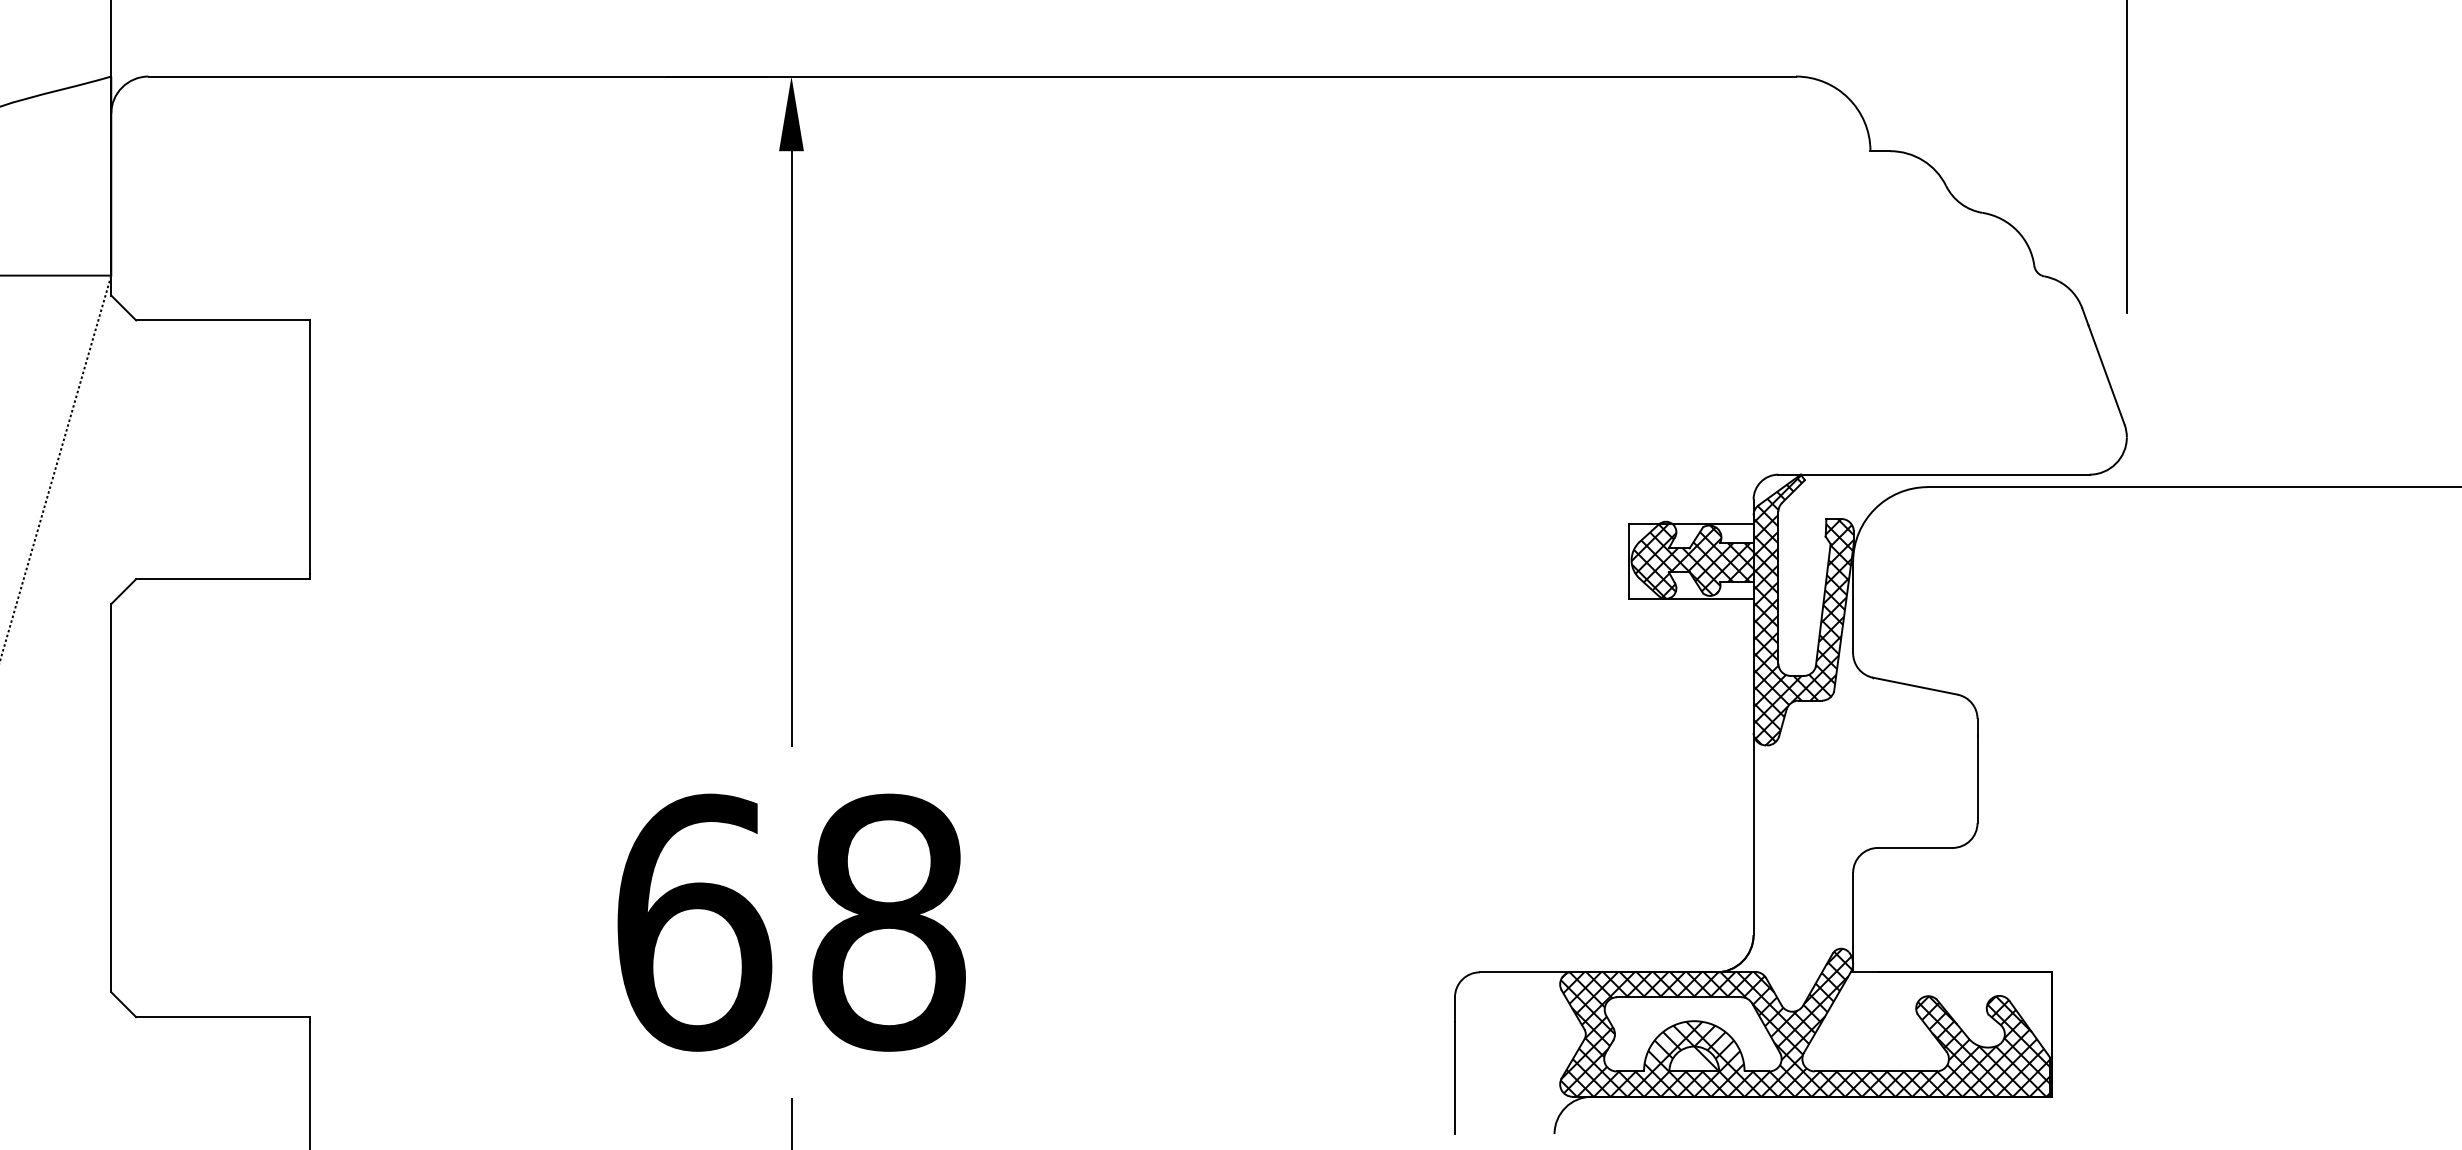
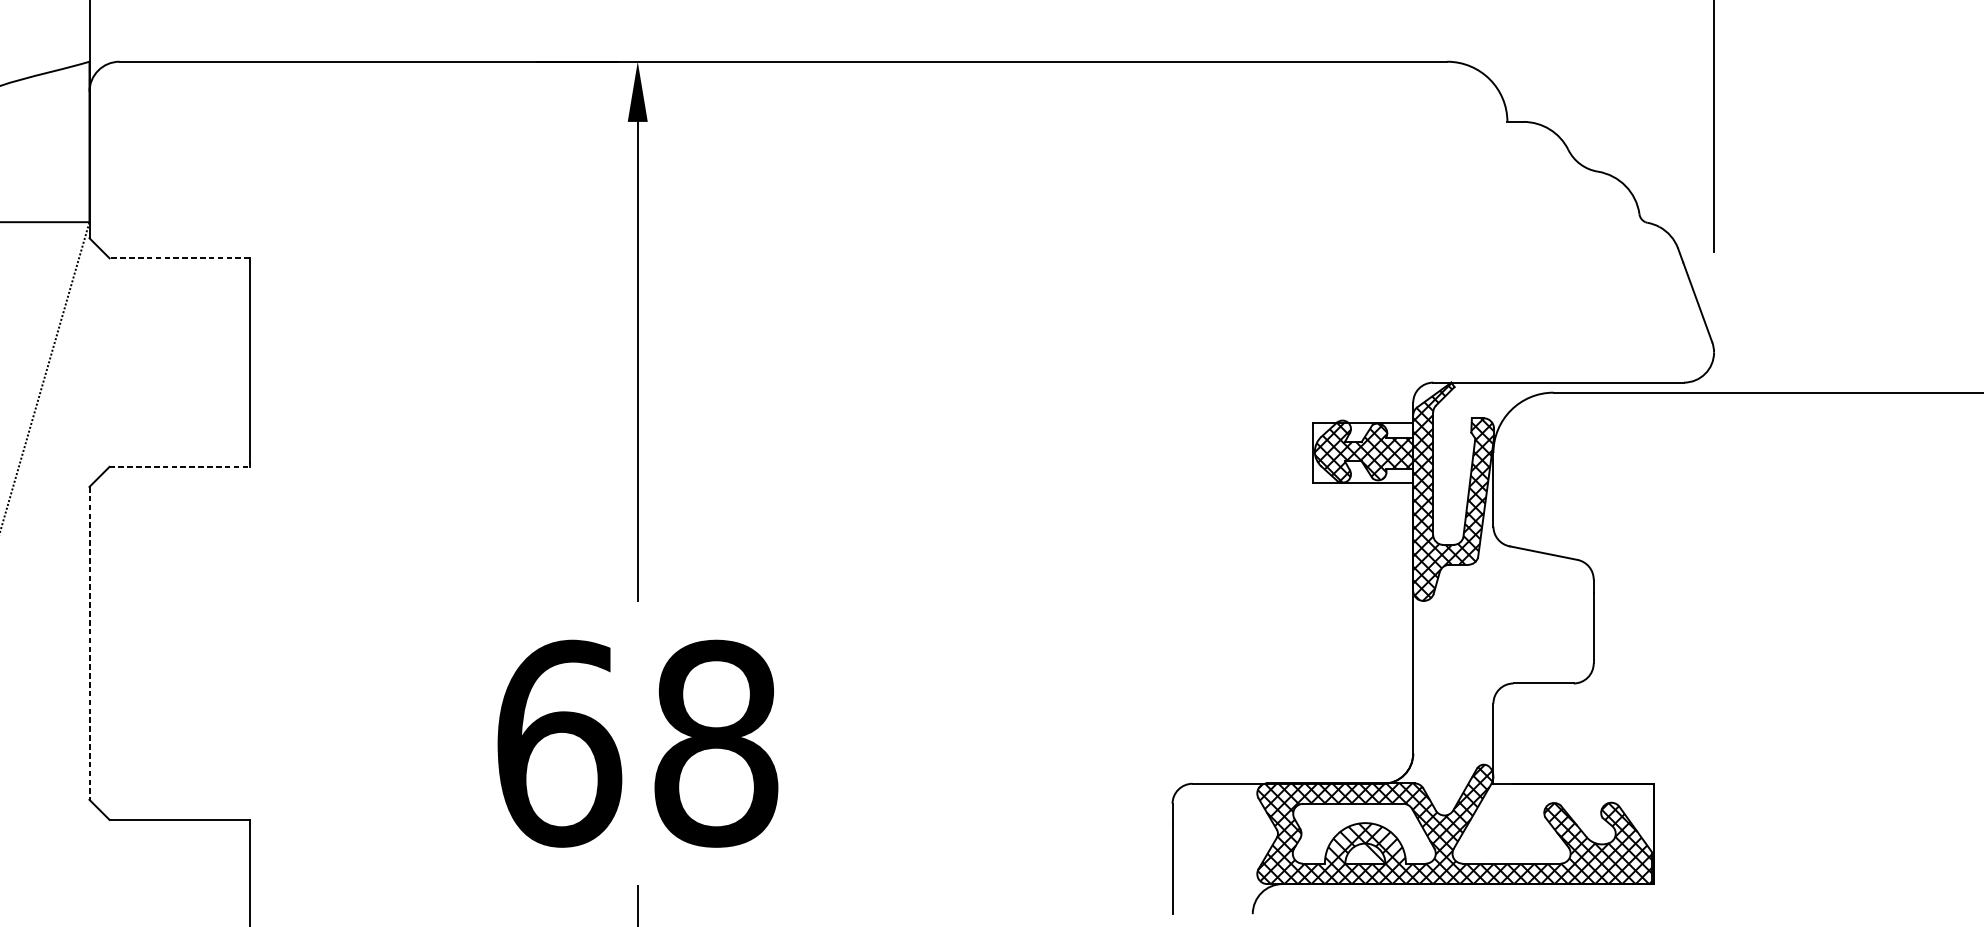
line: (222, 320) -> (179, 258), solid -> dashed
line: (223, 579) -> (179, 467), solid -> dashed
line: (111, 798) -> (89, 643), solid -> dashed

